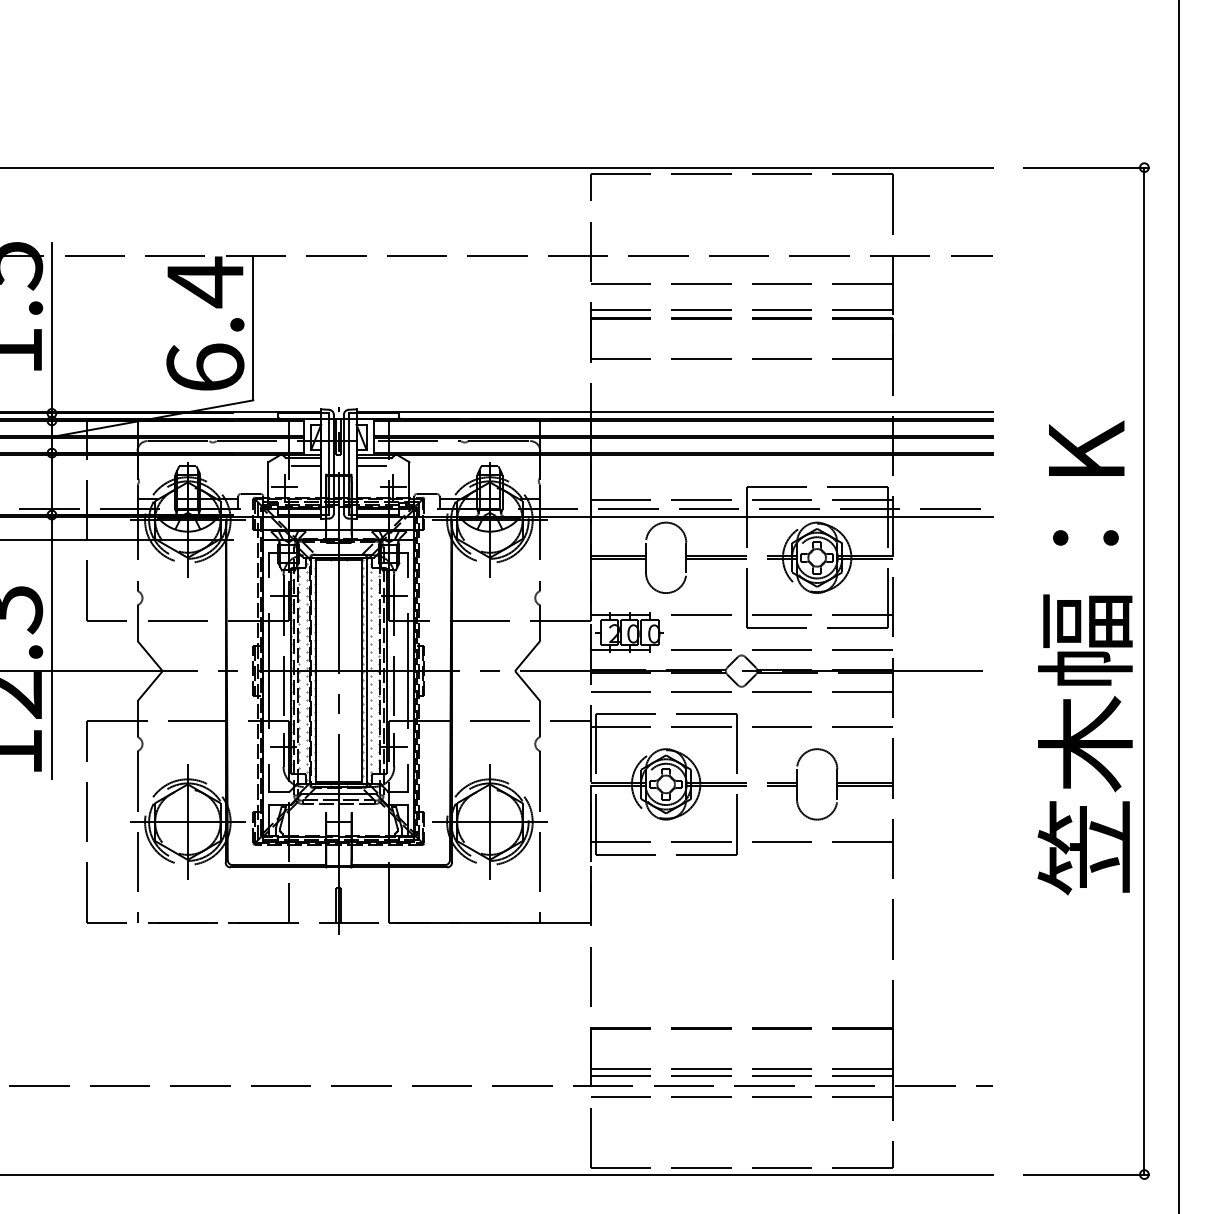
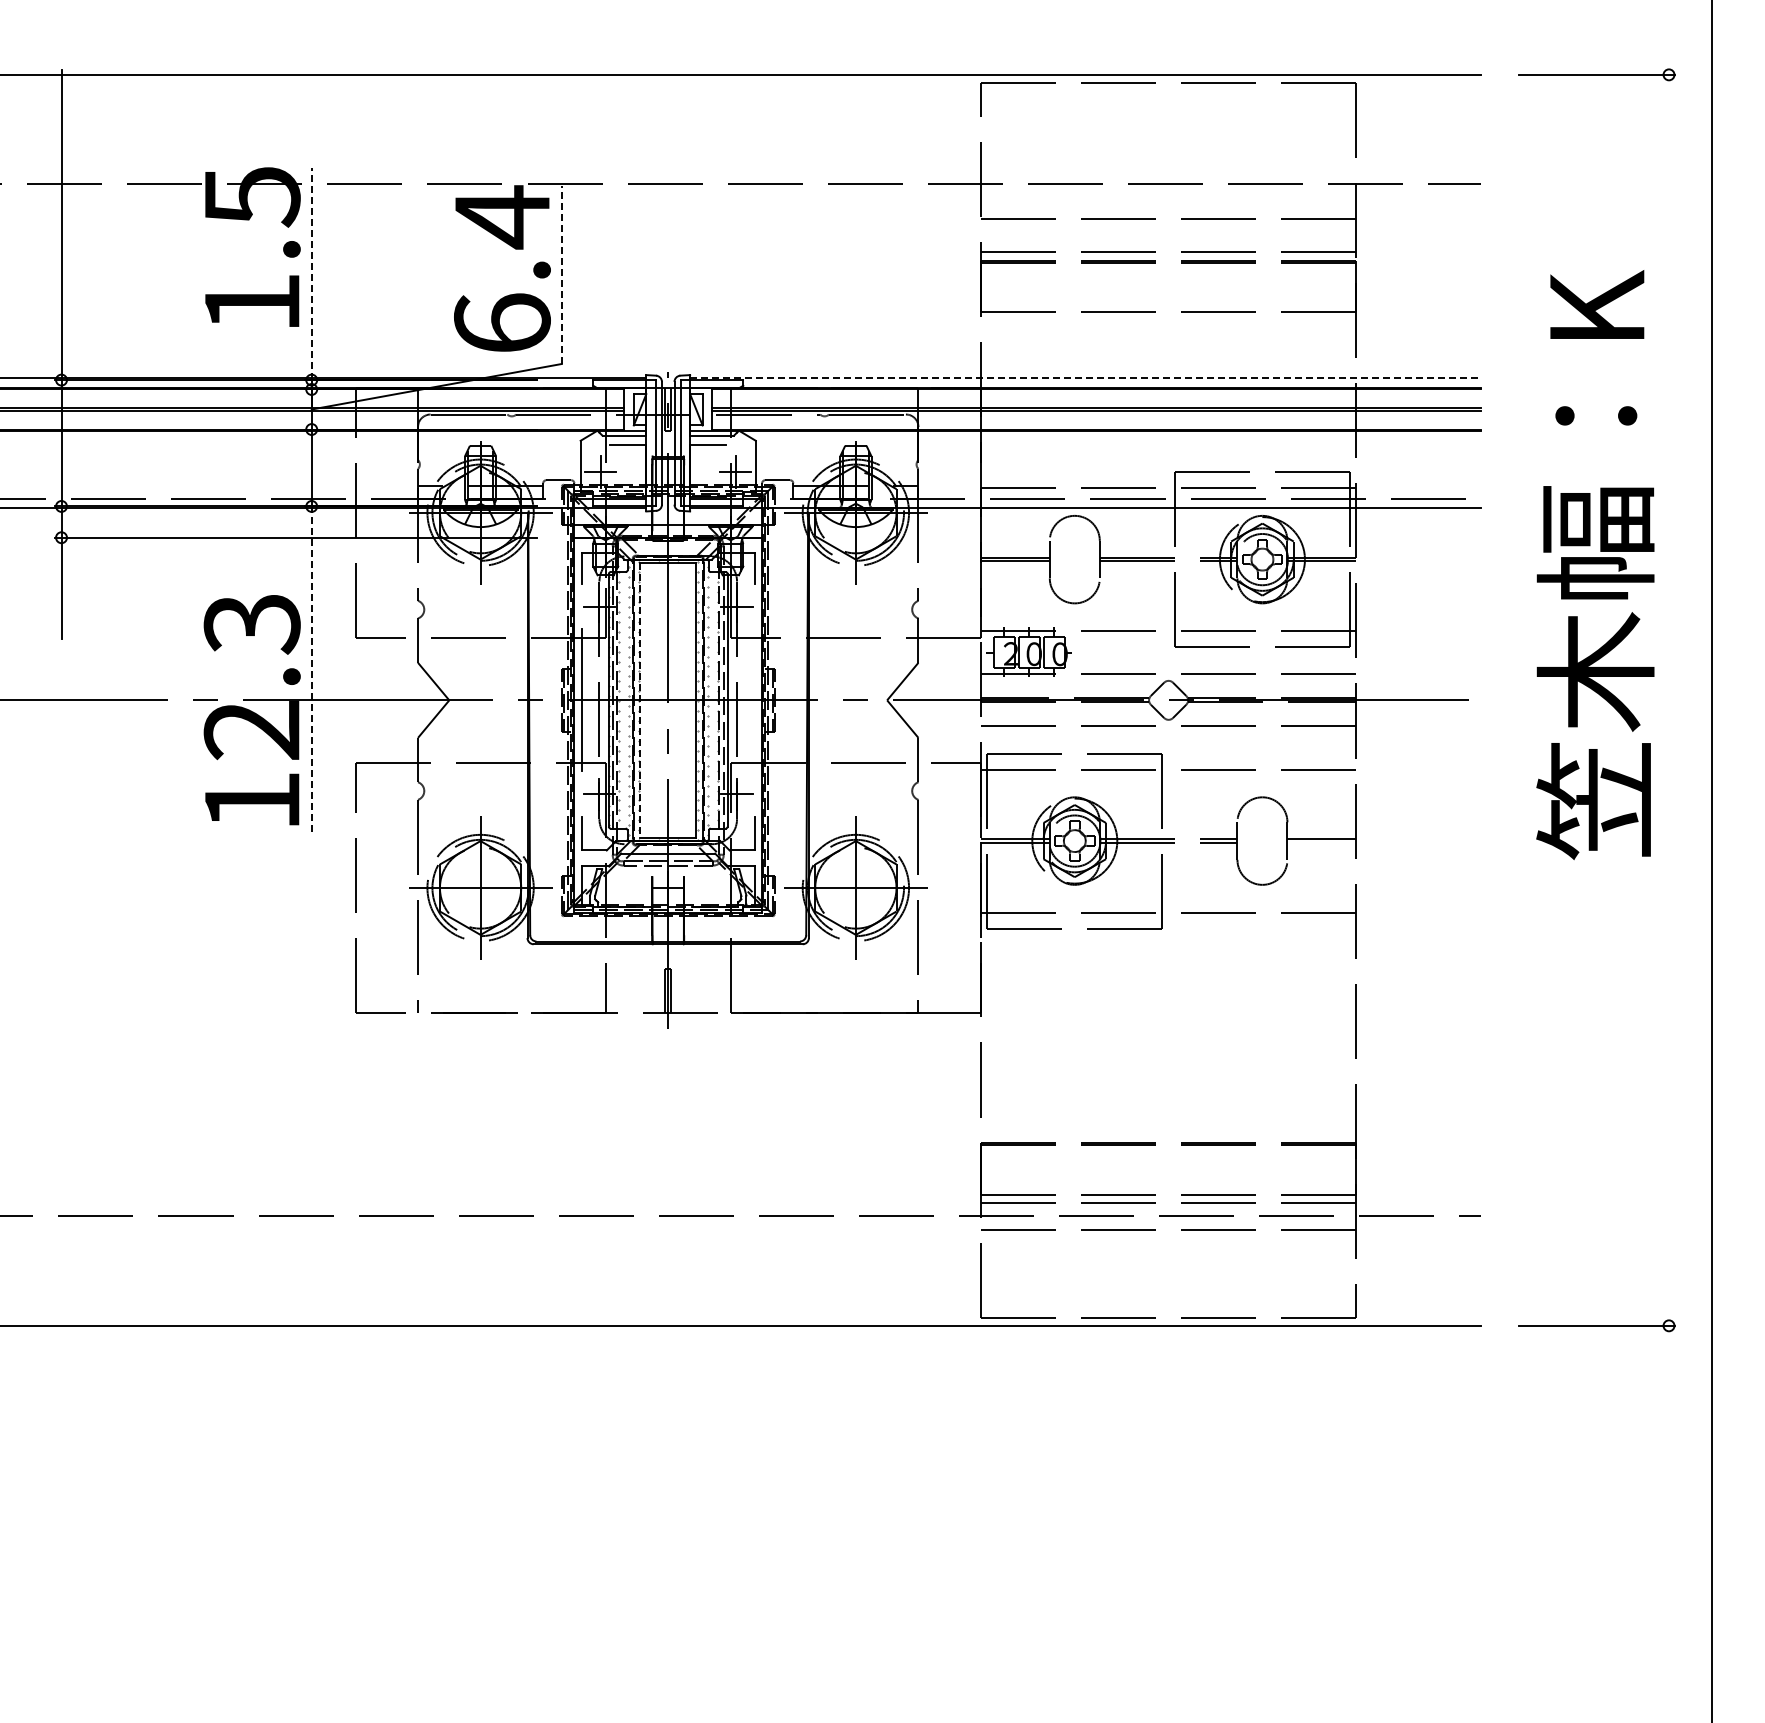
line: (51, 328) -> (311, 274), solid -> dashed
line: (252, 329) -> (561, 275), solid -> dashed
line: (674, 412) -> (1085, 378), solid -> dashed
line: (51, 647) -> (311, 671), solid -> dashed
text: (1085, 658) -> (1595, 565), moved
line: (1144, 670) -> (1669, 699), removed
line: (316, 671) -> (640, 700), solid -> dashed
line: (408, 671) -> (754, 700), removed
line: (864, 785) -> (1321, 842), removed

